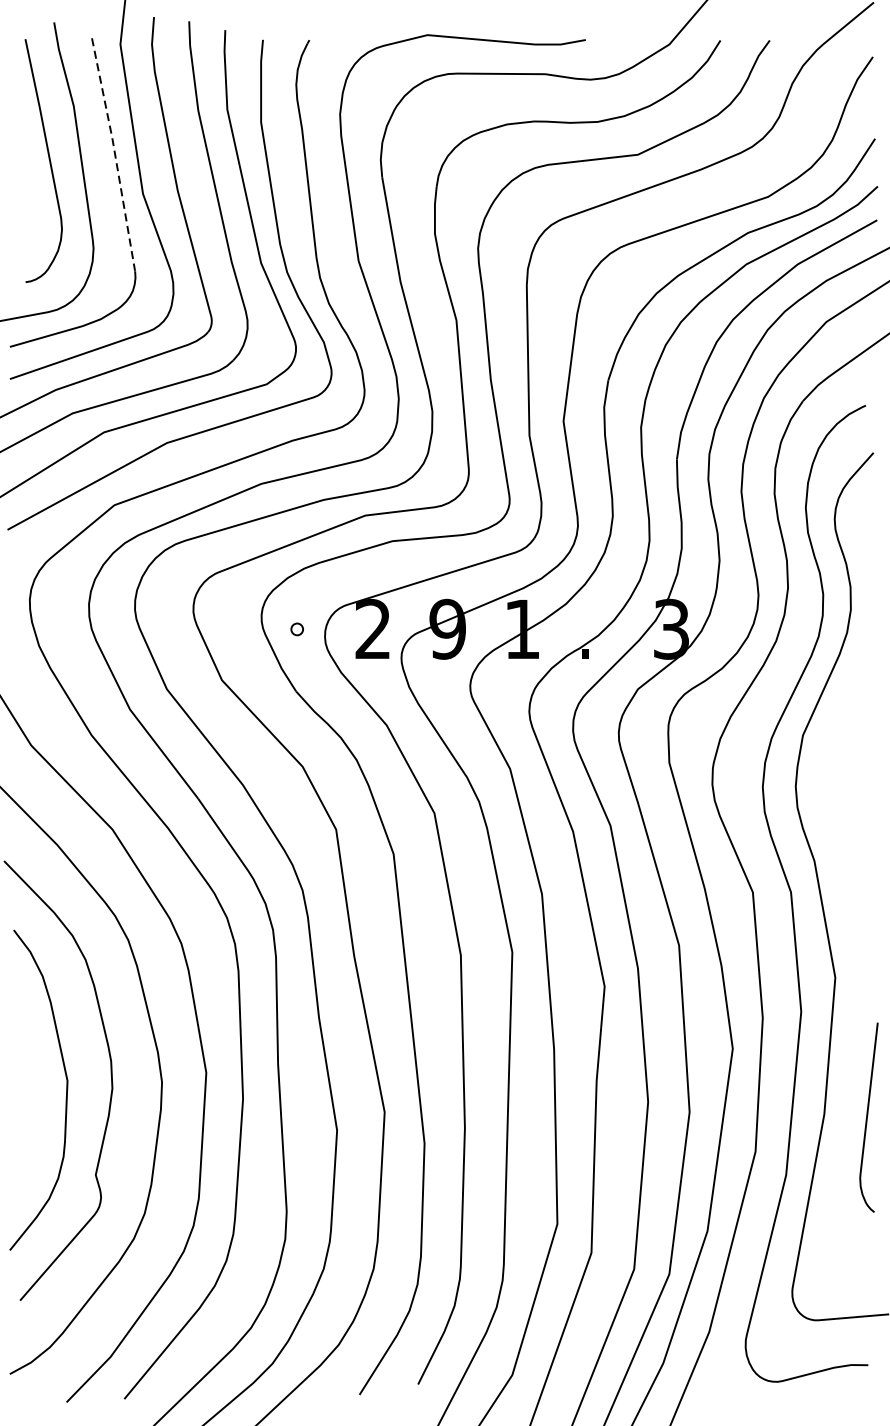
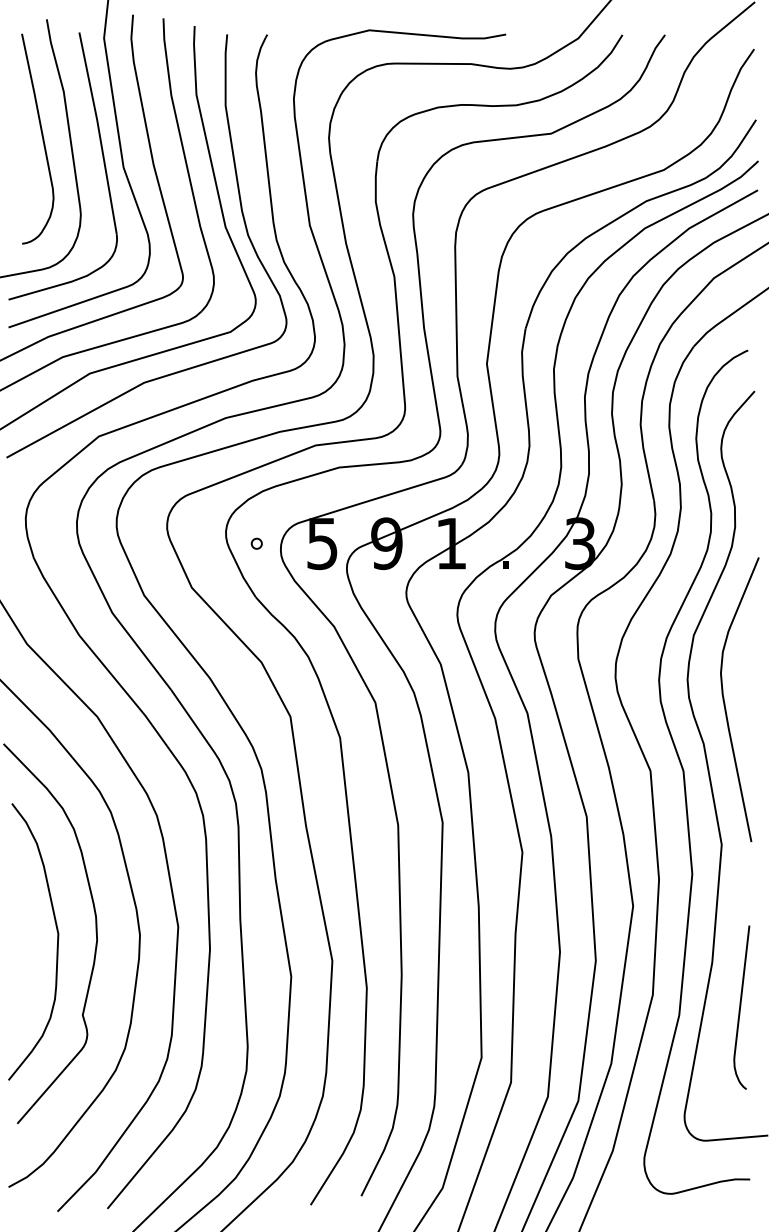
line: (115, 153) -> (99, 132), dashed -> solid
text: (373, 629) -> (322, 543), 2 -> 5
curve: (839, 814) -> (725, 703), added
curve: (868, 1116) -> (741, 1006), moved

